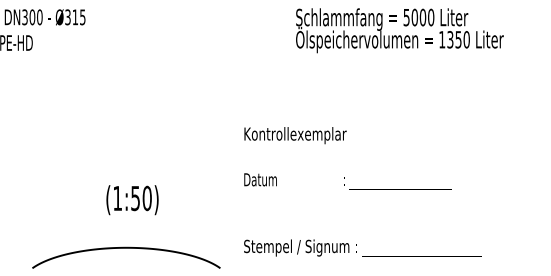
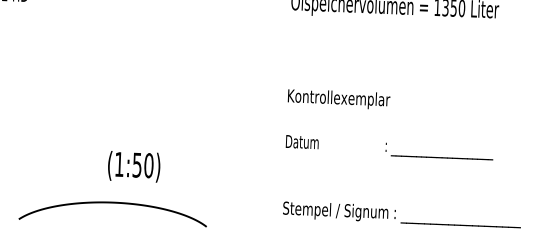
text: (362, 191) -> (403, 157), moved
text: (132, 200) -> (134, 167), moved

